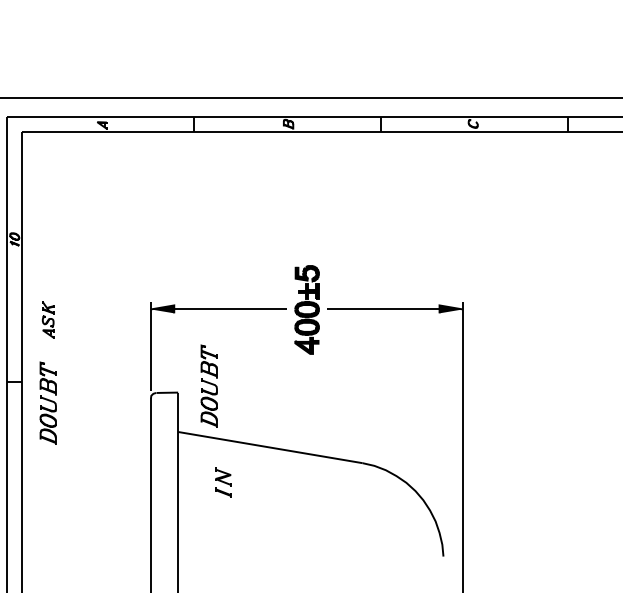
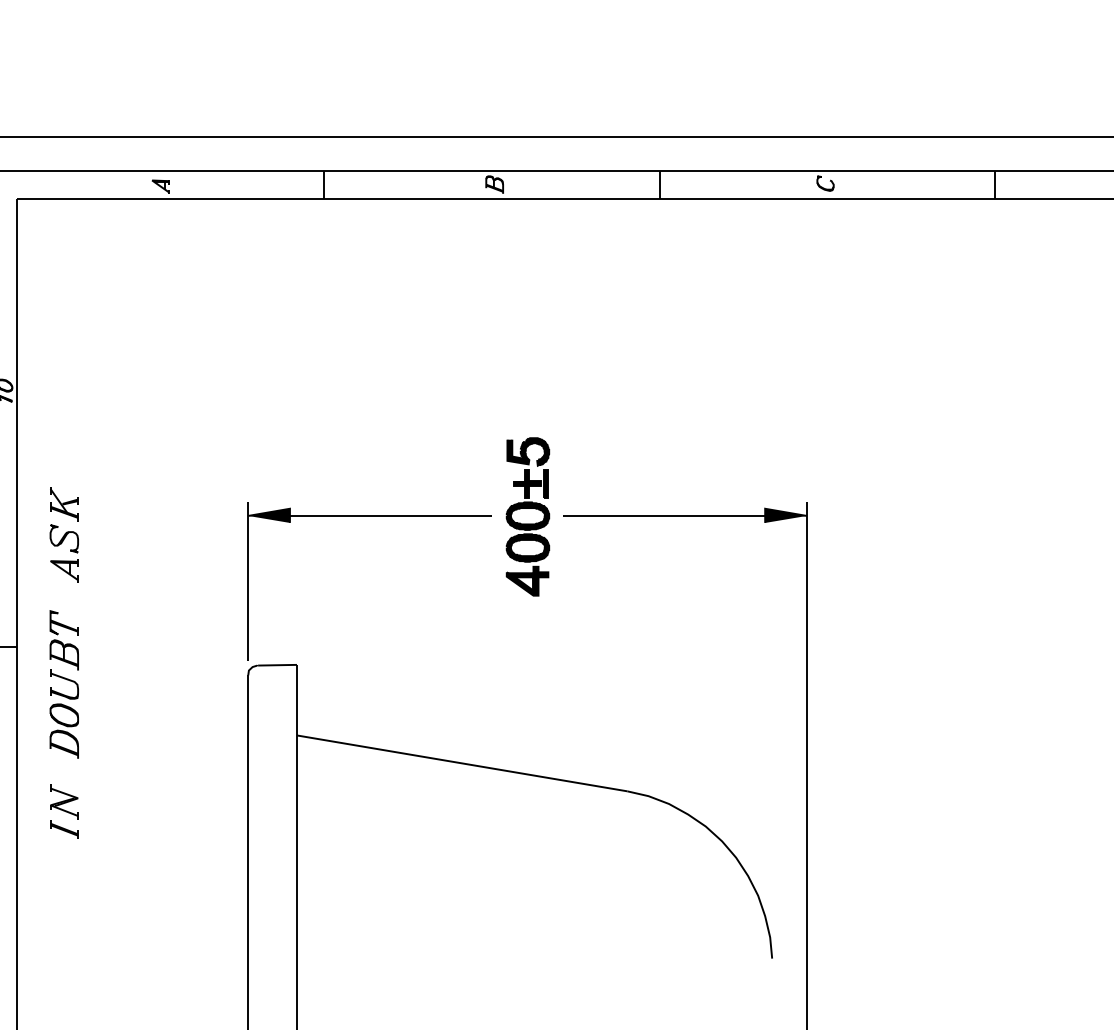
part: (47, 319) -> (62, 533), size x1.43
part: (208, 385) -> (351, 652), removed
part: (223, 482) -> (64, 811), moved

